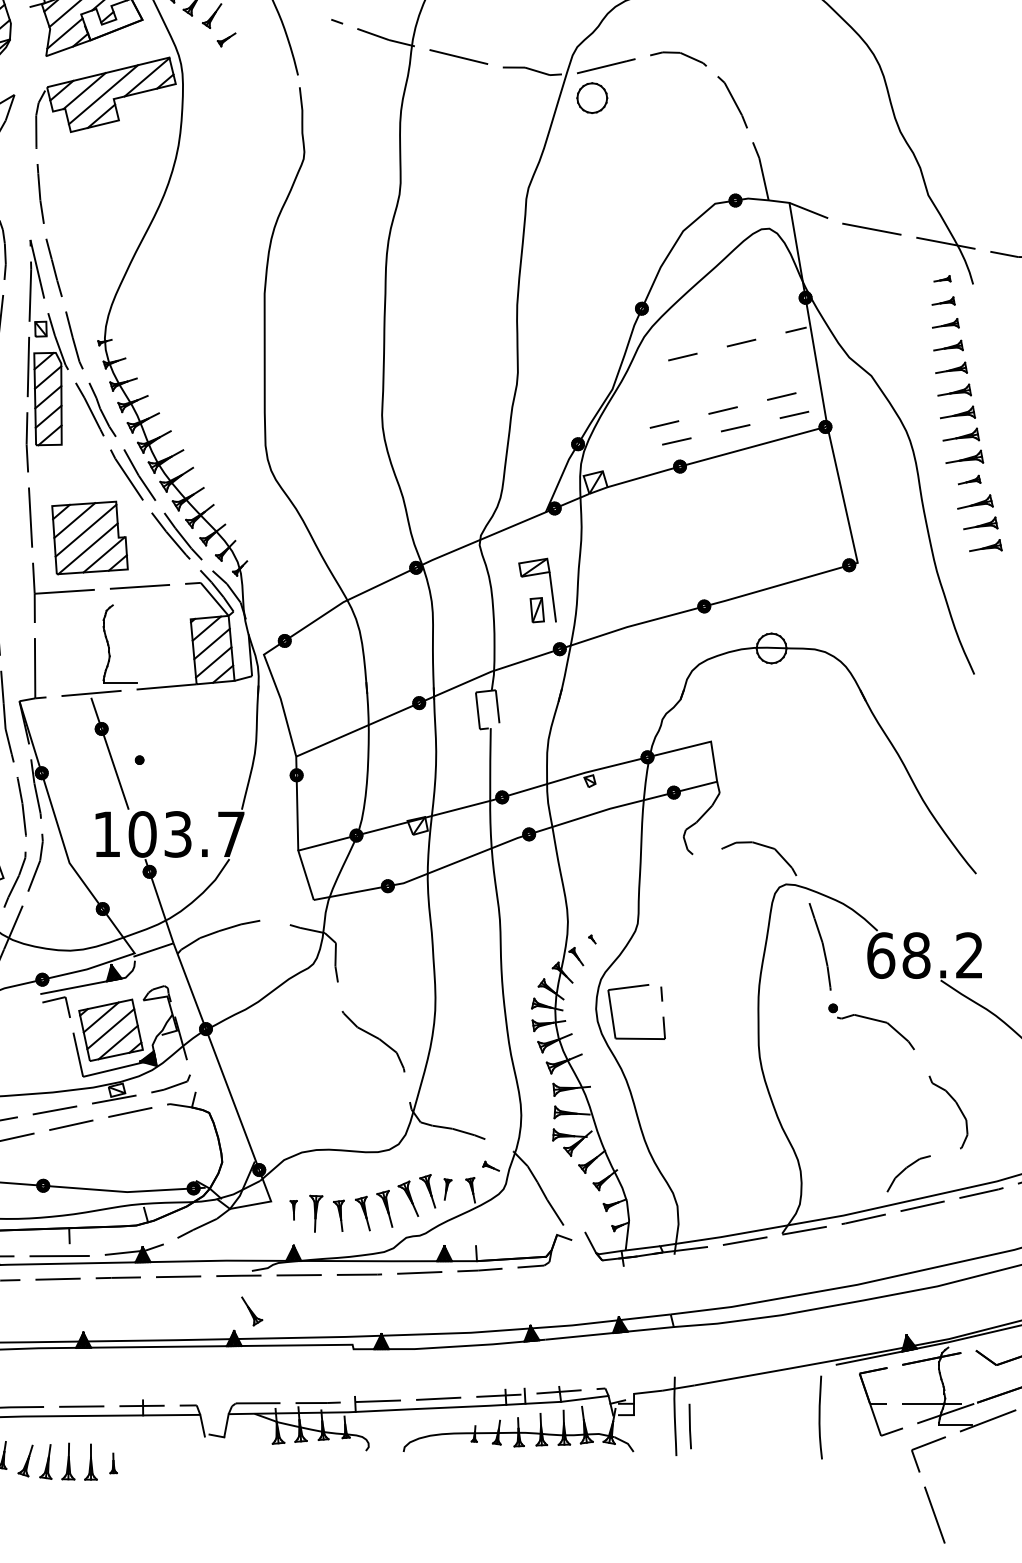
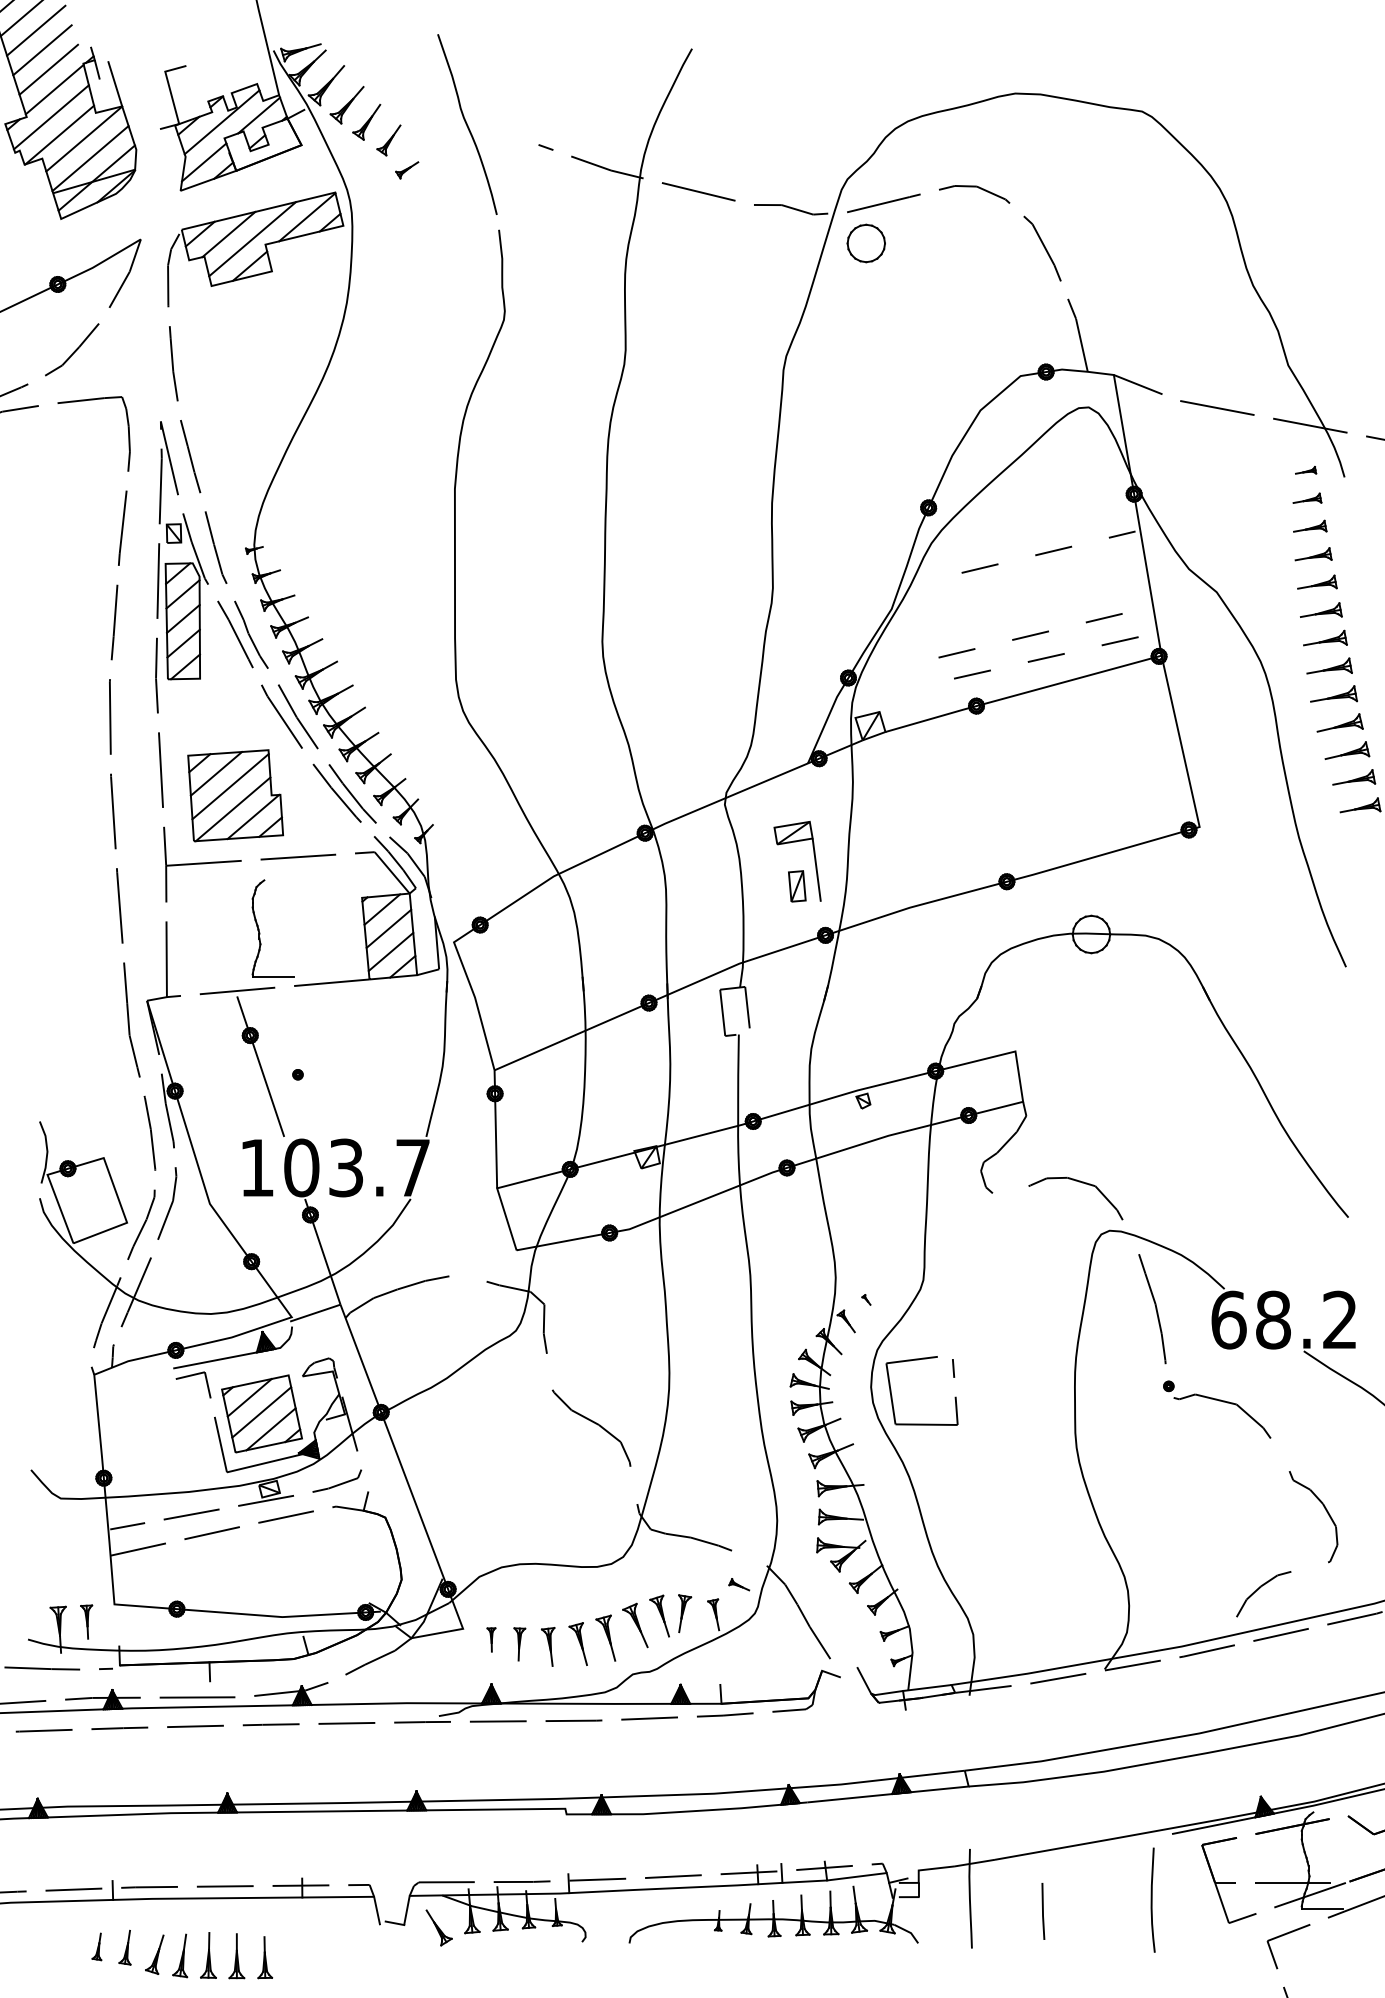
part: (969, 479) -> (1339, 722), size x1.67
part: (448, 1189) -> (685, 1613), size x1.43
part: (316, 1213) -> (519, 1644), size x0.71
part: (251, 1311) -> (438, 1927), moved
line: (690, 1426) -> (1043, 1911), moved
part: (113, 1463) -> (265, 1957), size x1.67

